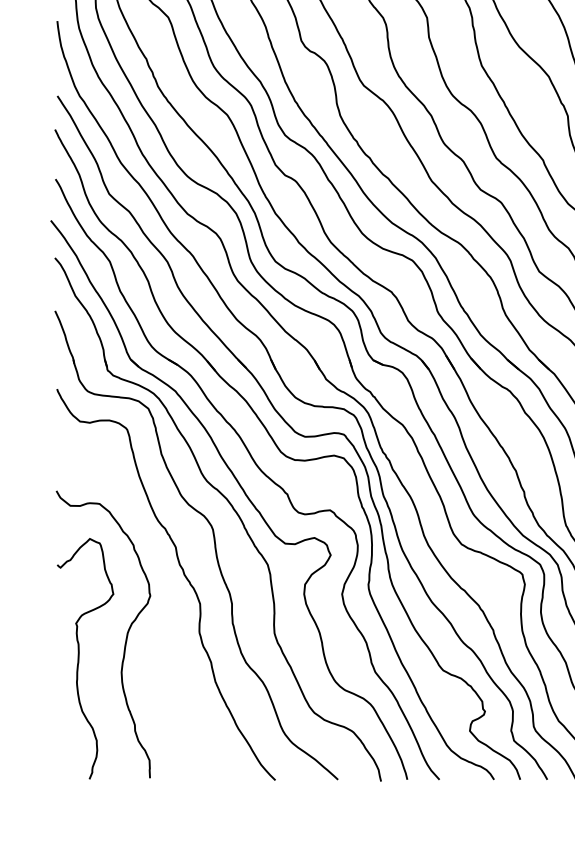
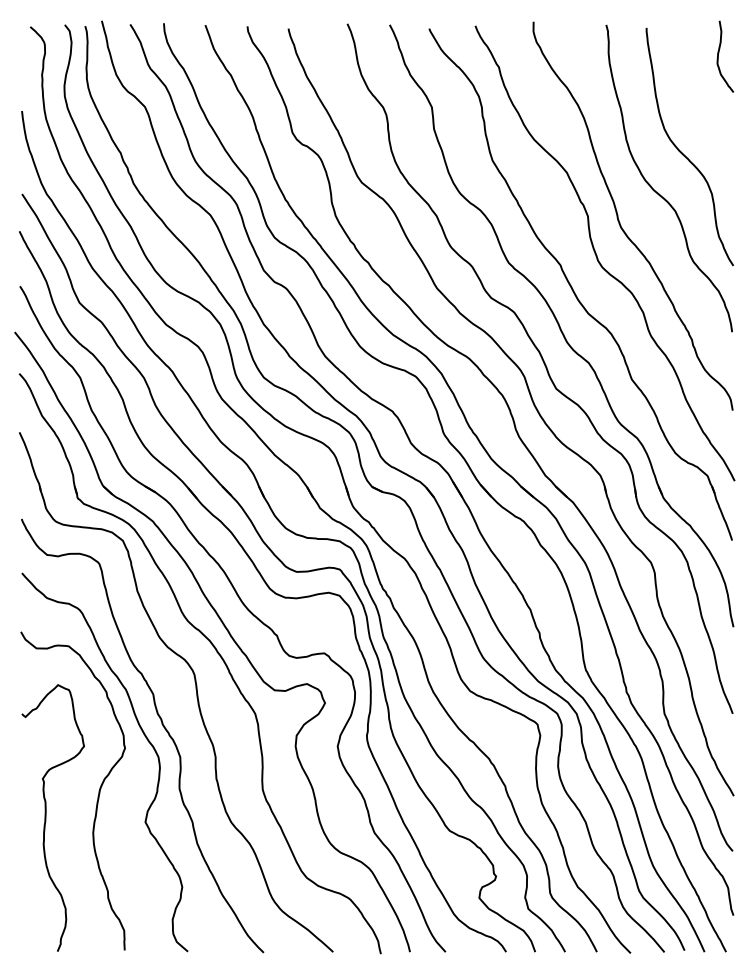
curve: (167, 585) -> (144, 736), added

